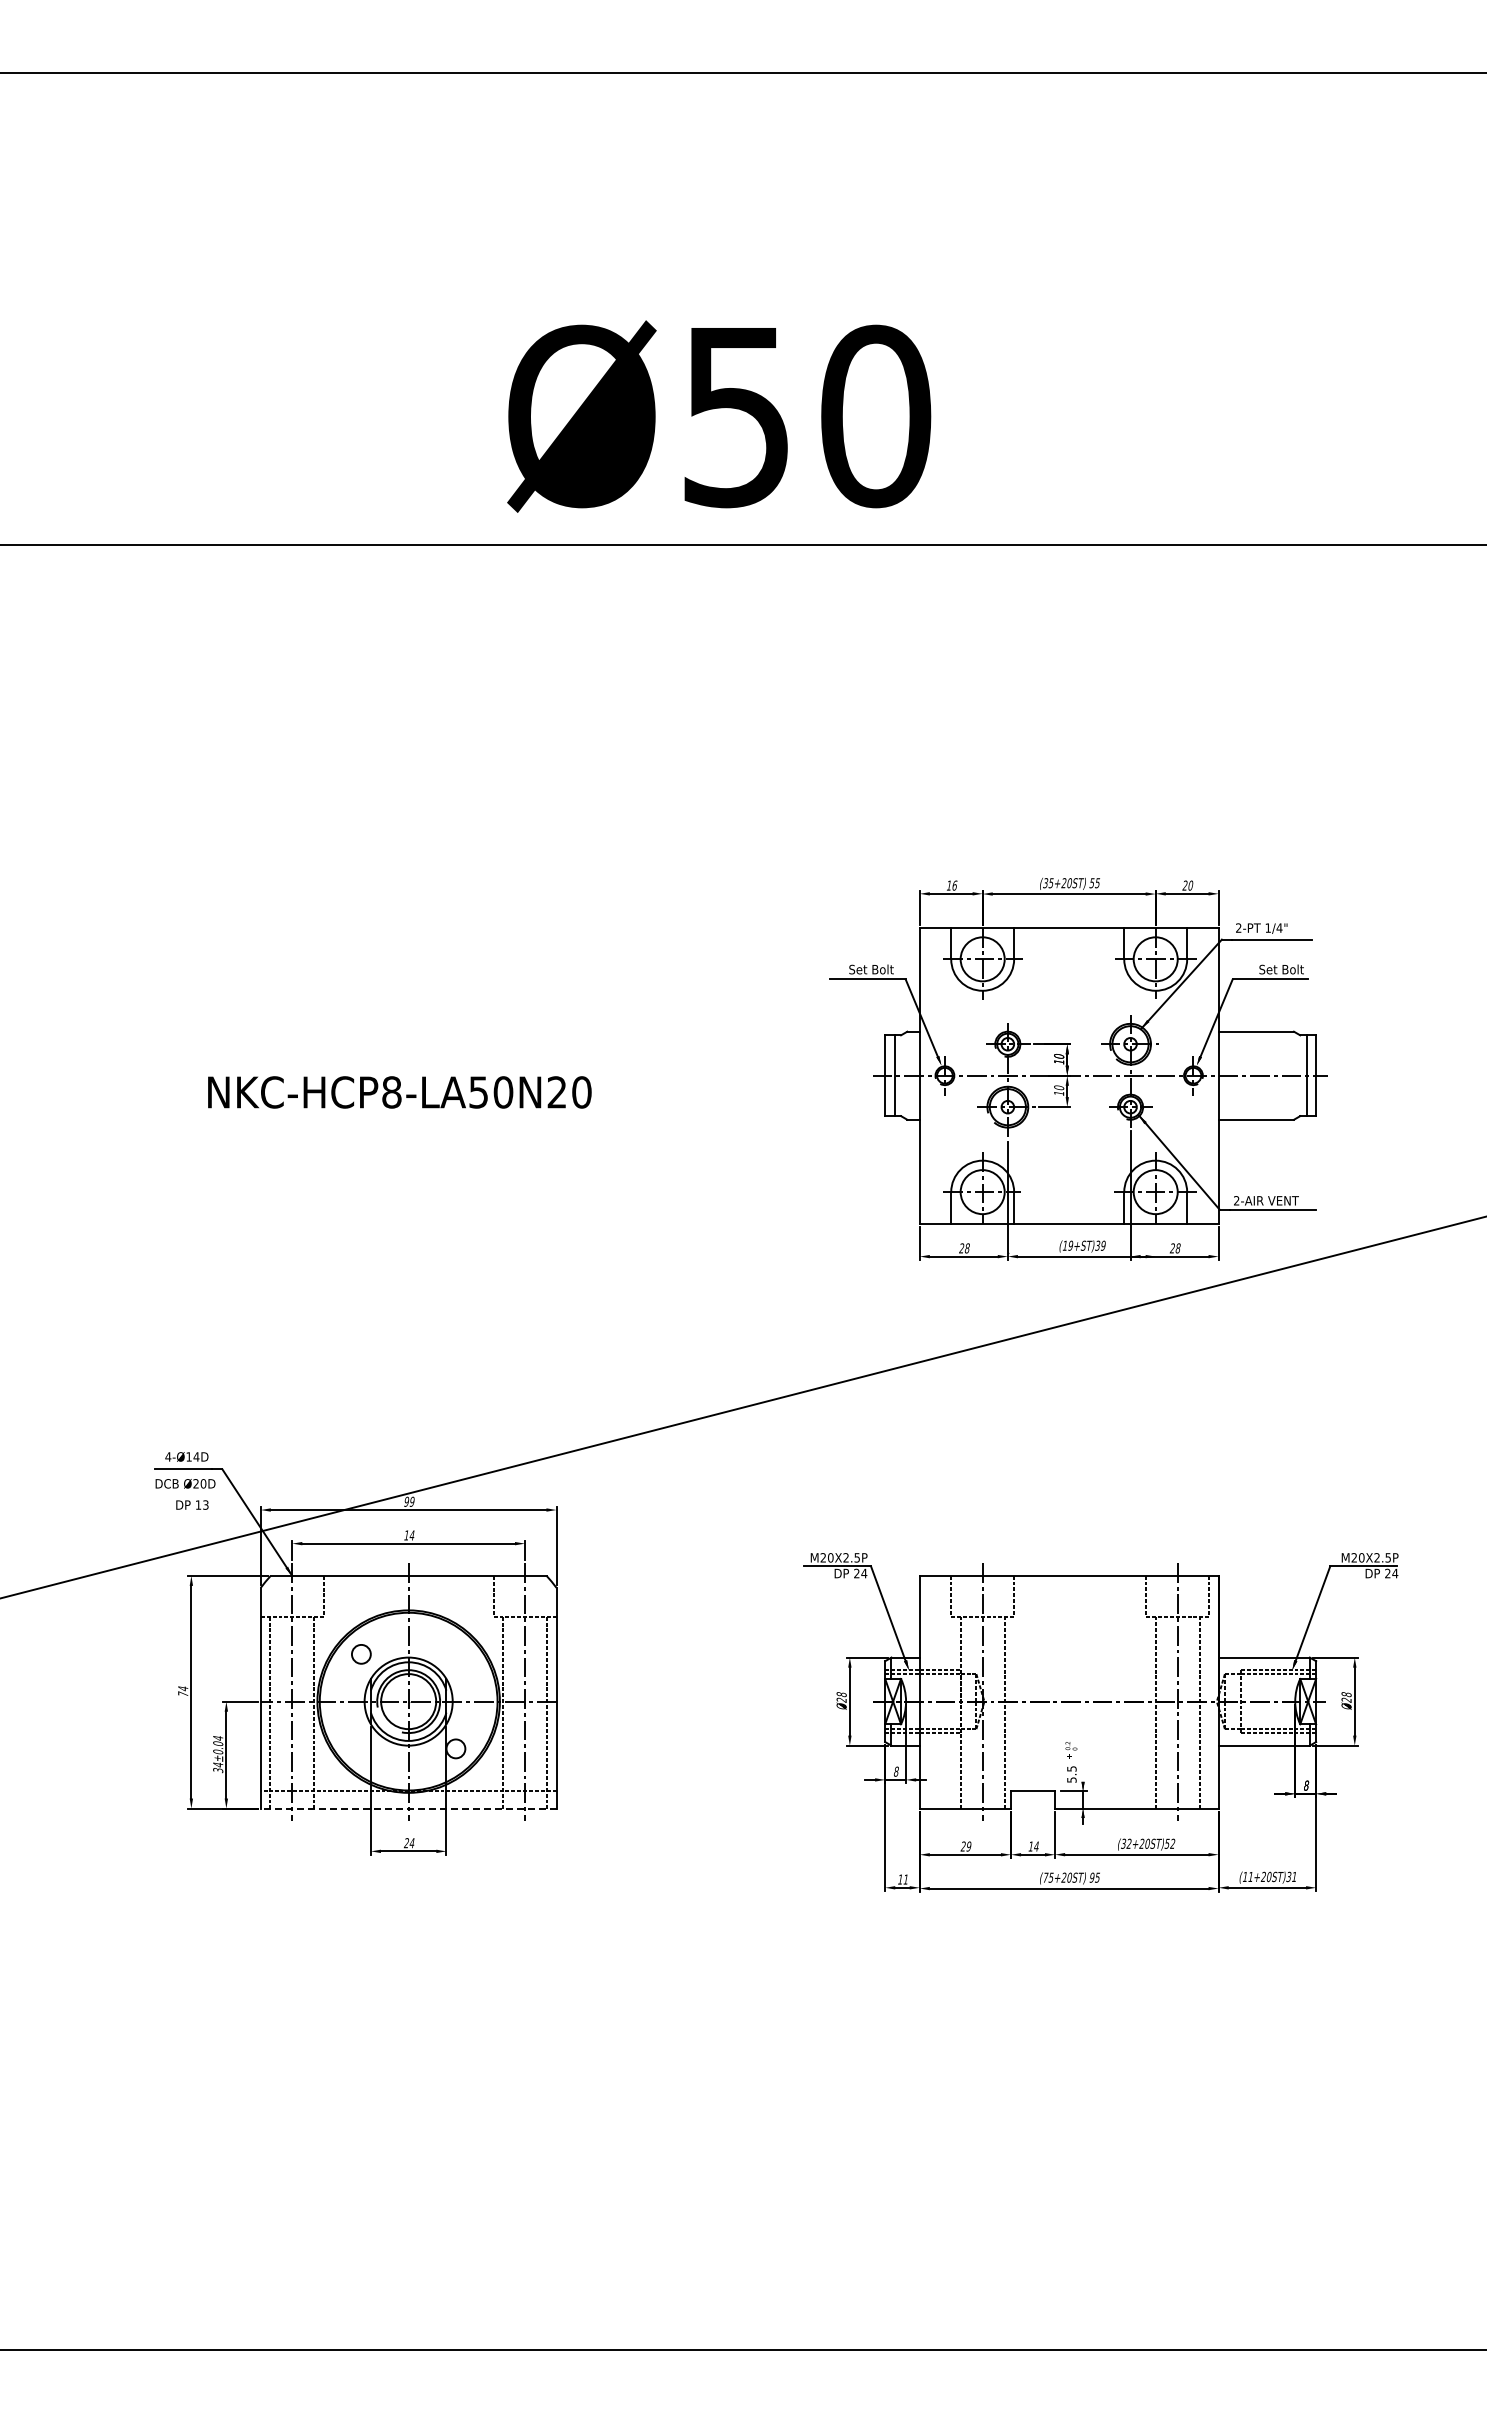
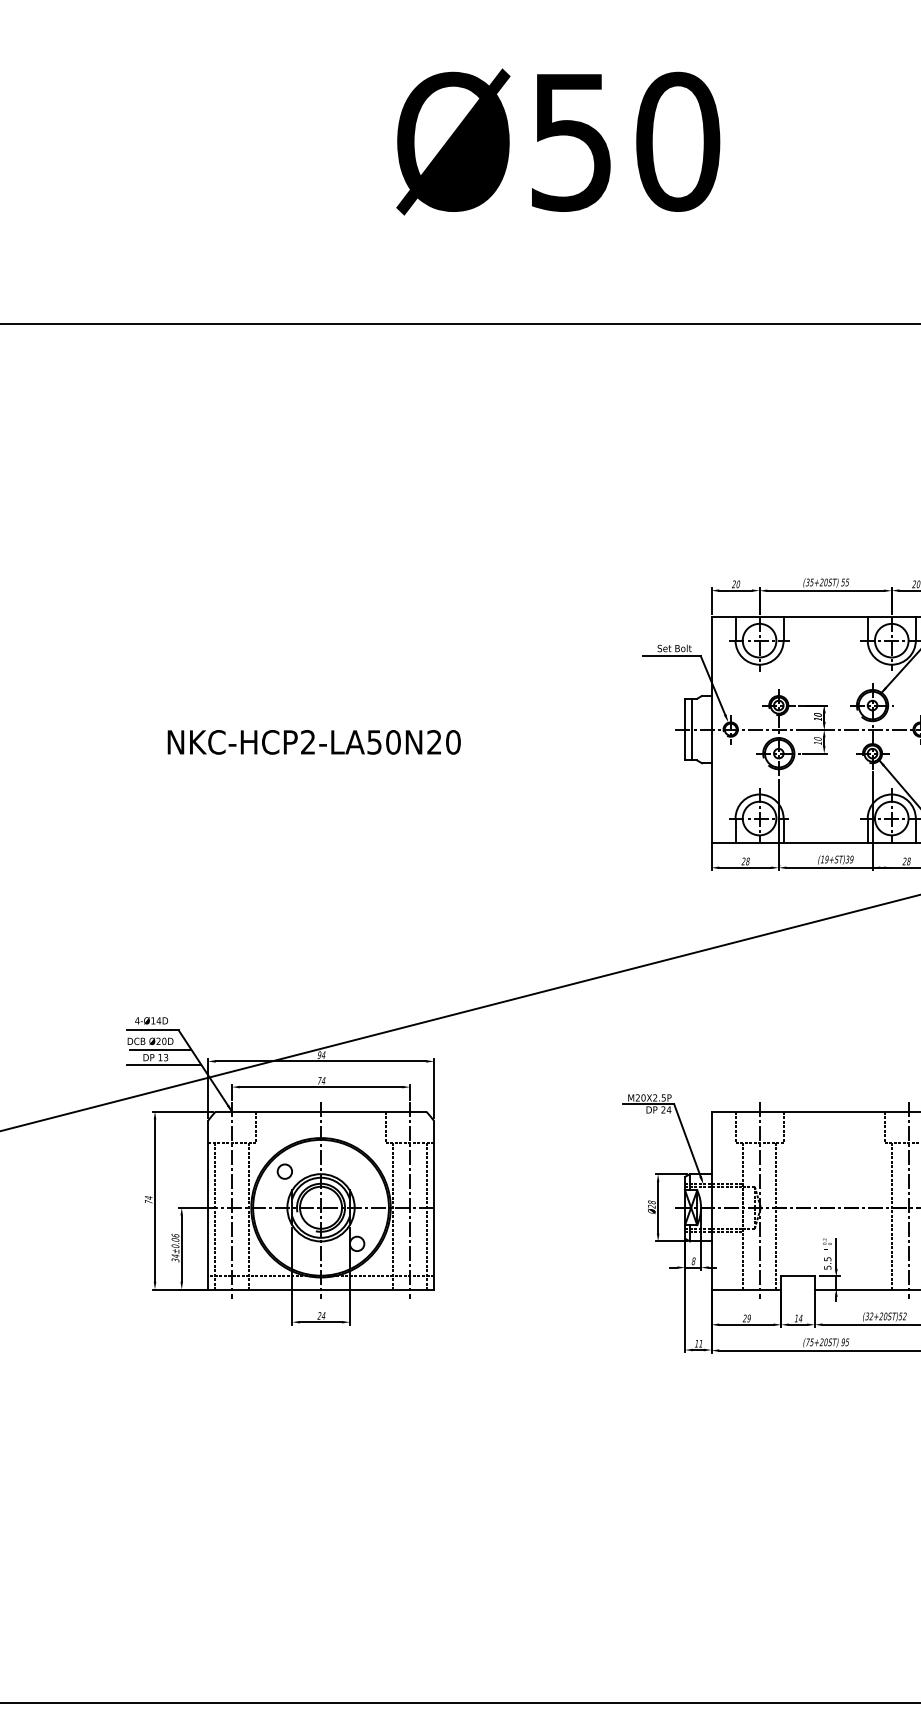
text: (719, 416) -> (558, 141), moved
text: (951, 885) -> (735, 584), 16 -> 20
text: (391, 1092) -> (307, 742), NKC-HCP8-LA50N20 -> NKC-HCP2-LA50N20
line: (198, 1494) -> (160, 1049), added
text: (411, 1501) -> (323, 1054), 99 -> 94
line: (203, 1514) -> (164, 1064), added
text: (406, 1535) -> (319, 1080), 14 -> 74
text: (218, 1737) -> (175, 1235), 34±0.04 -> 34±0.06
line: (1083, 1762) -> (836, 1254), added
line: (408, 1808) -> (320, 1289), dashed -> solid

